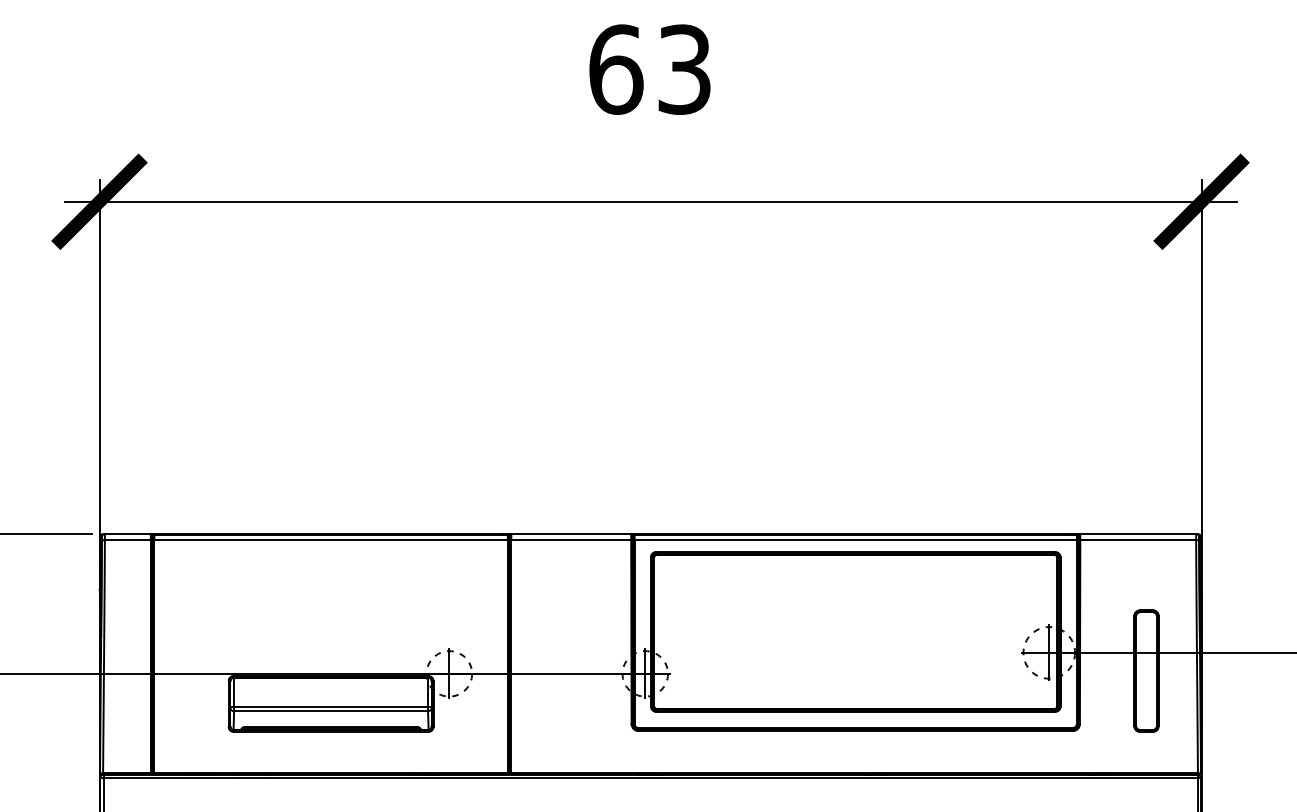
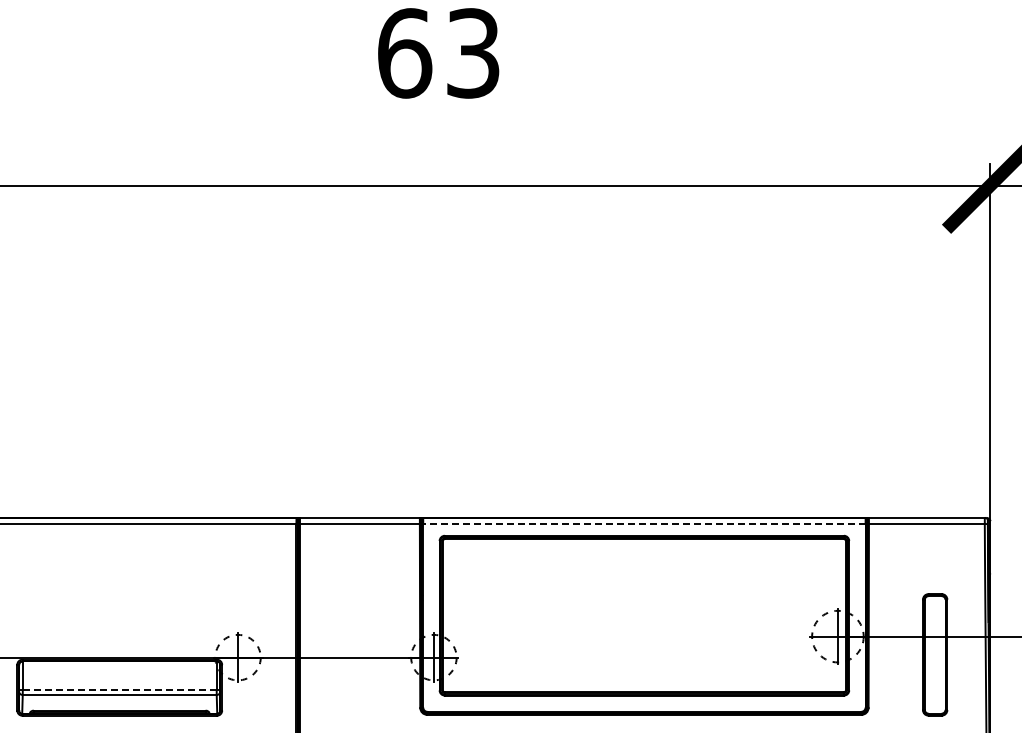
line: (855, 539) -> (644, 523), solid -> dashed
line: (331, 706) -> (120, 690), solid -> dashed

